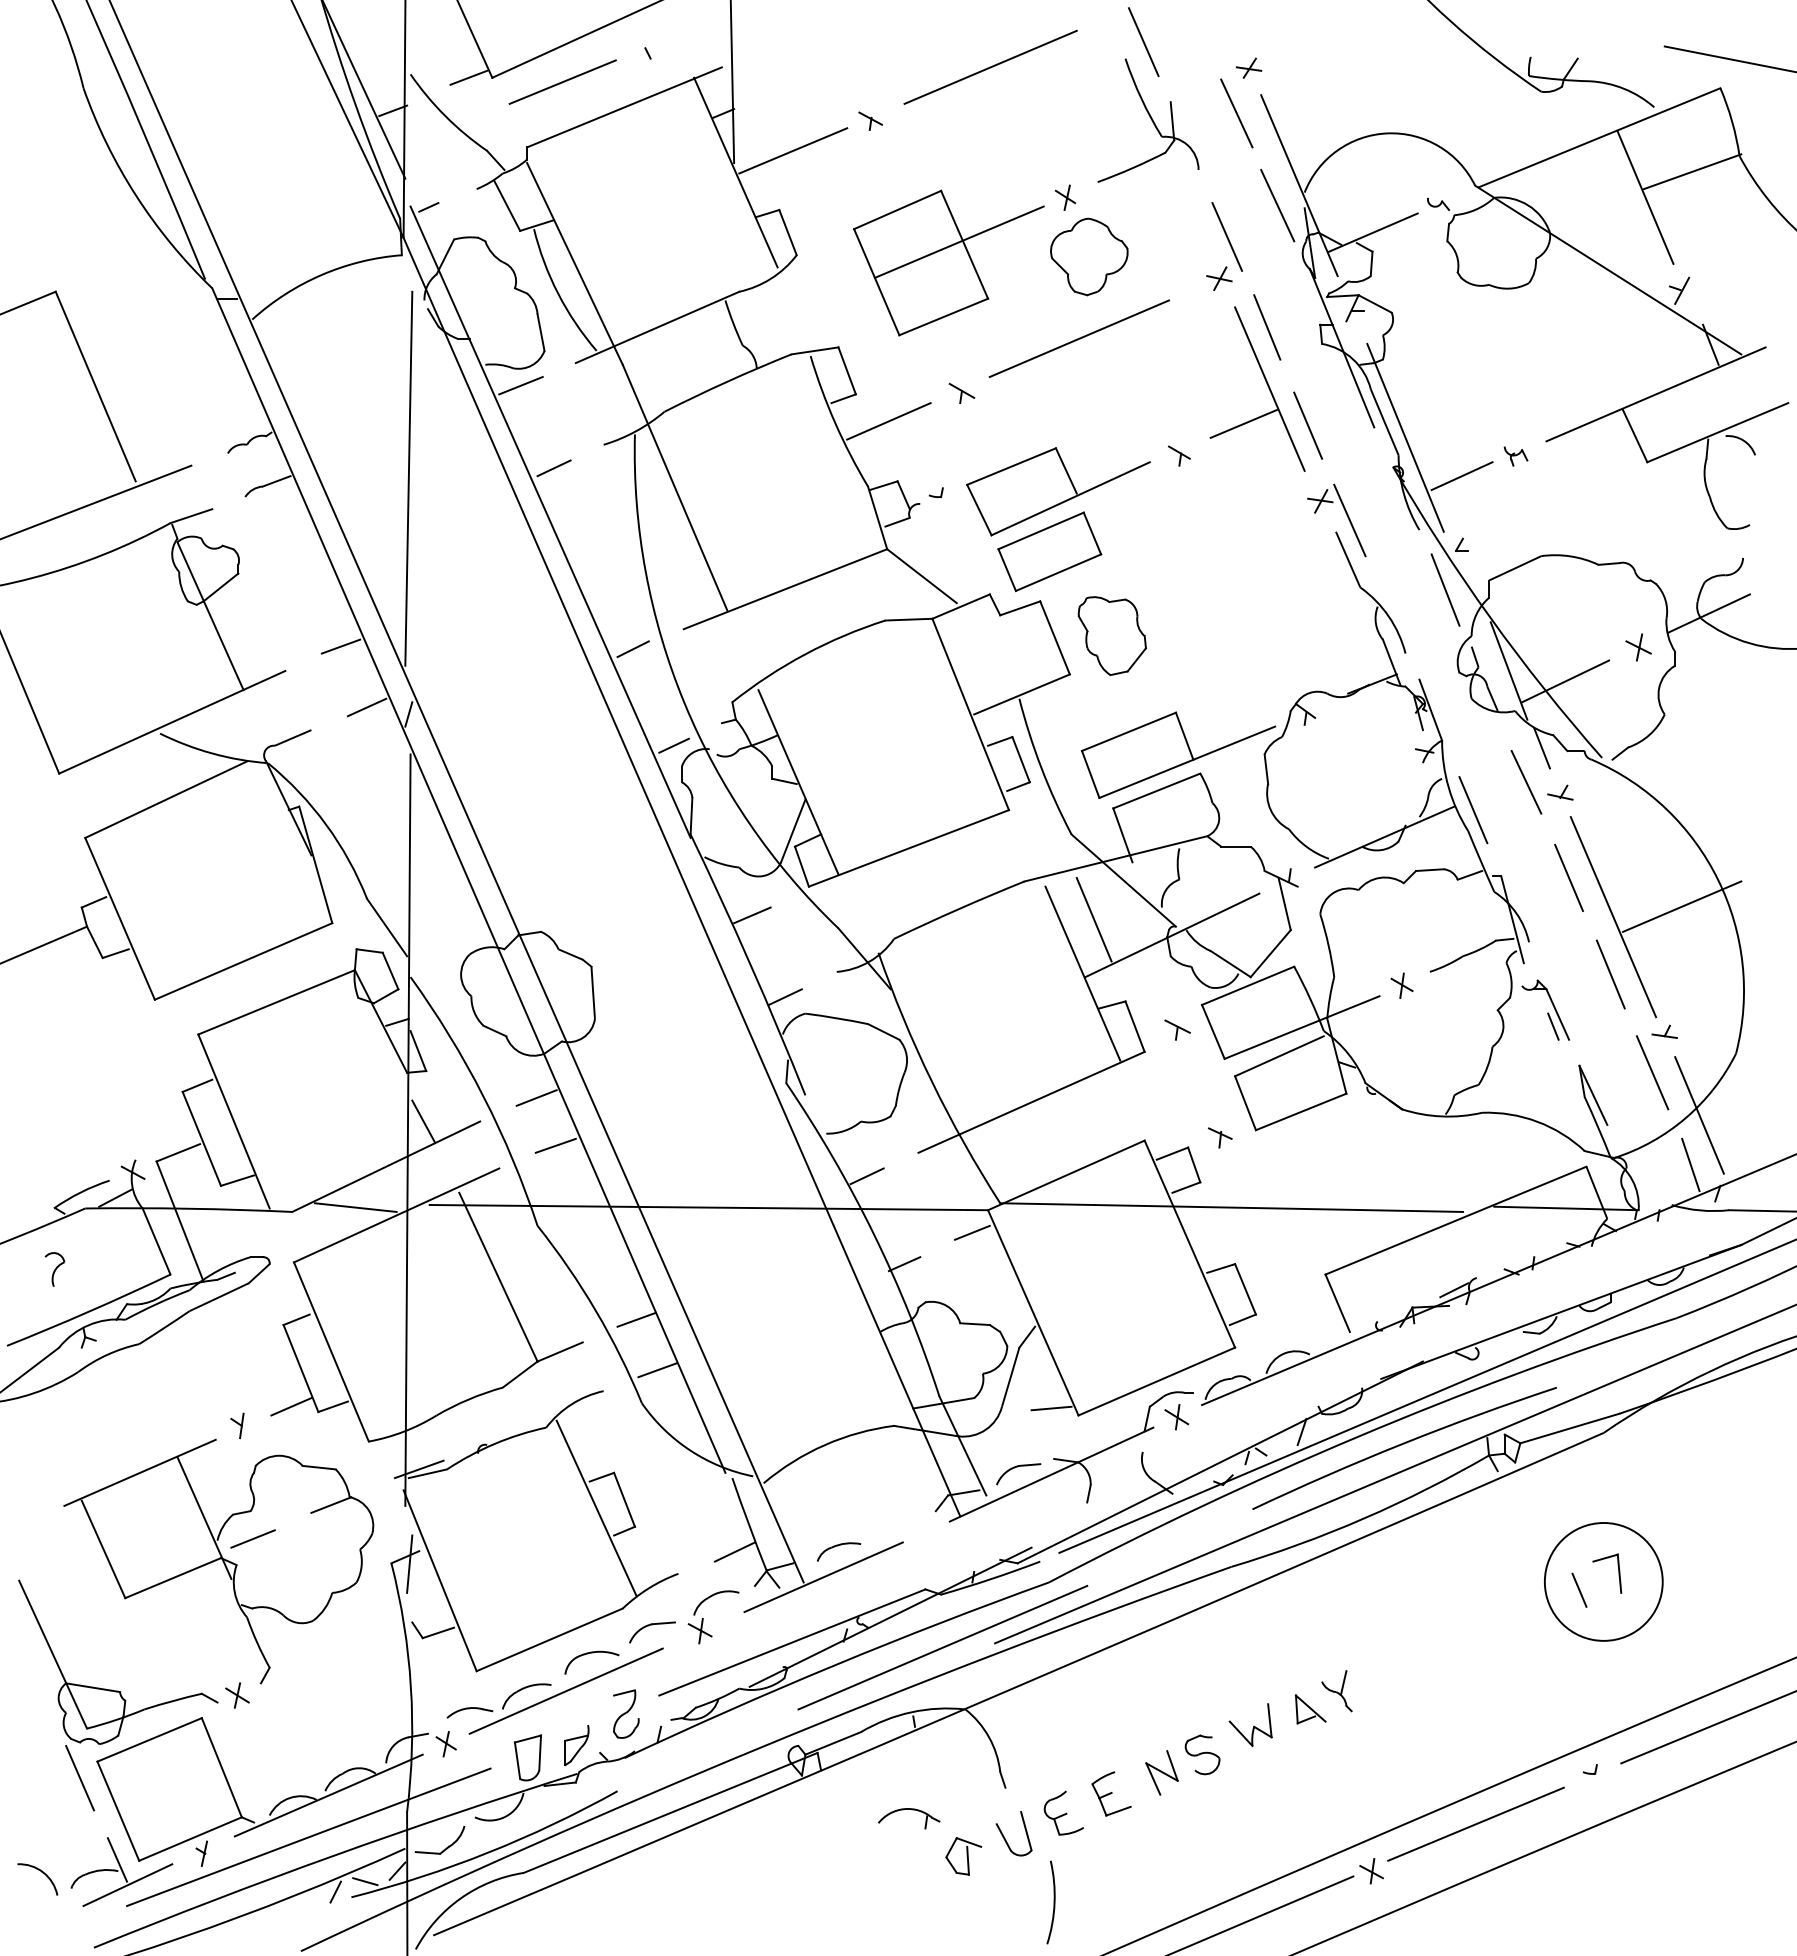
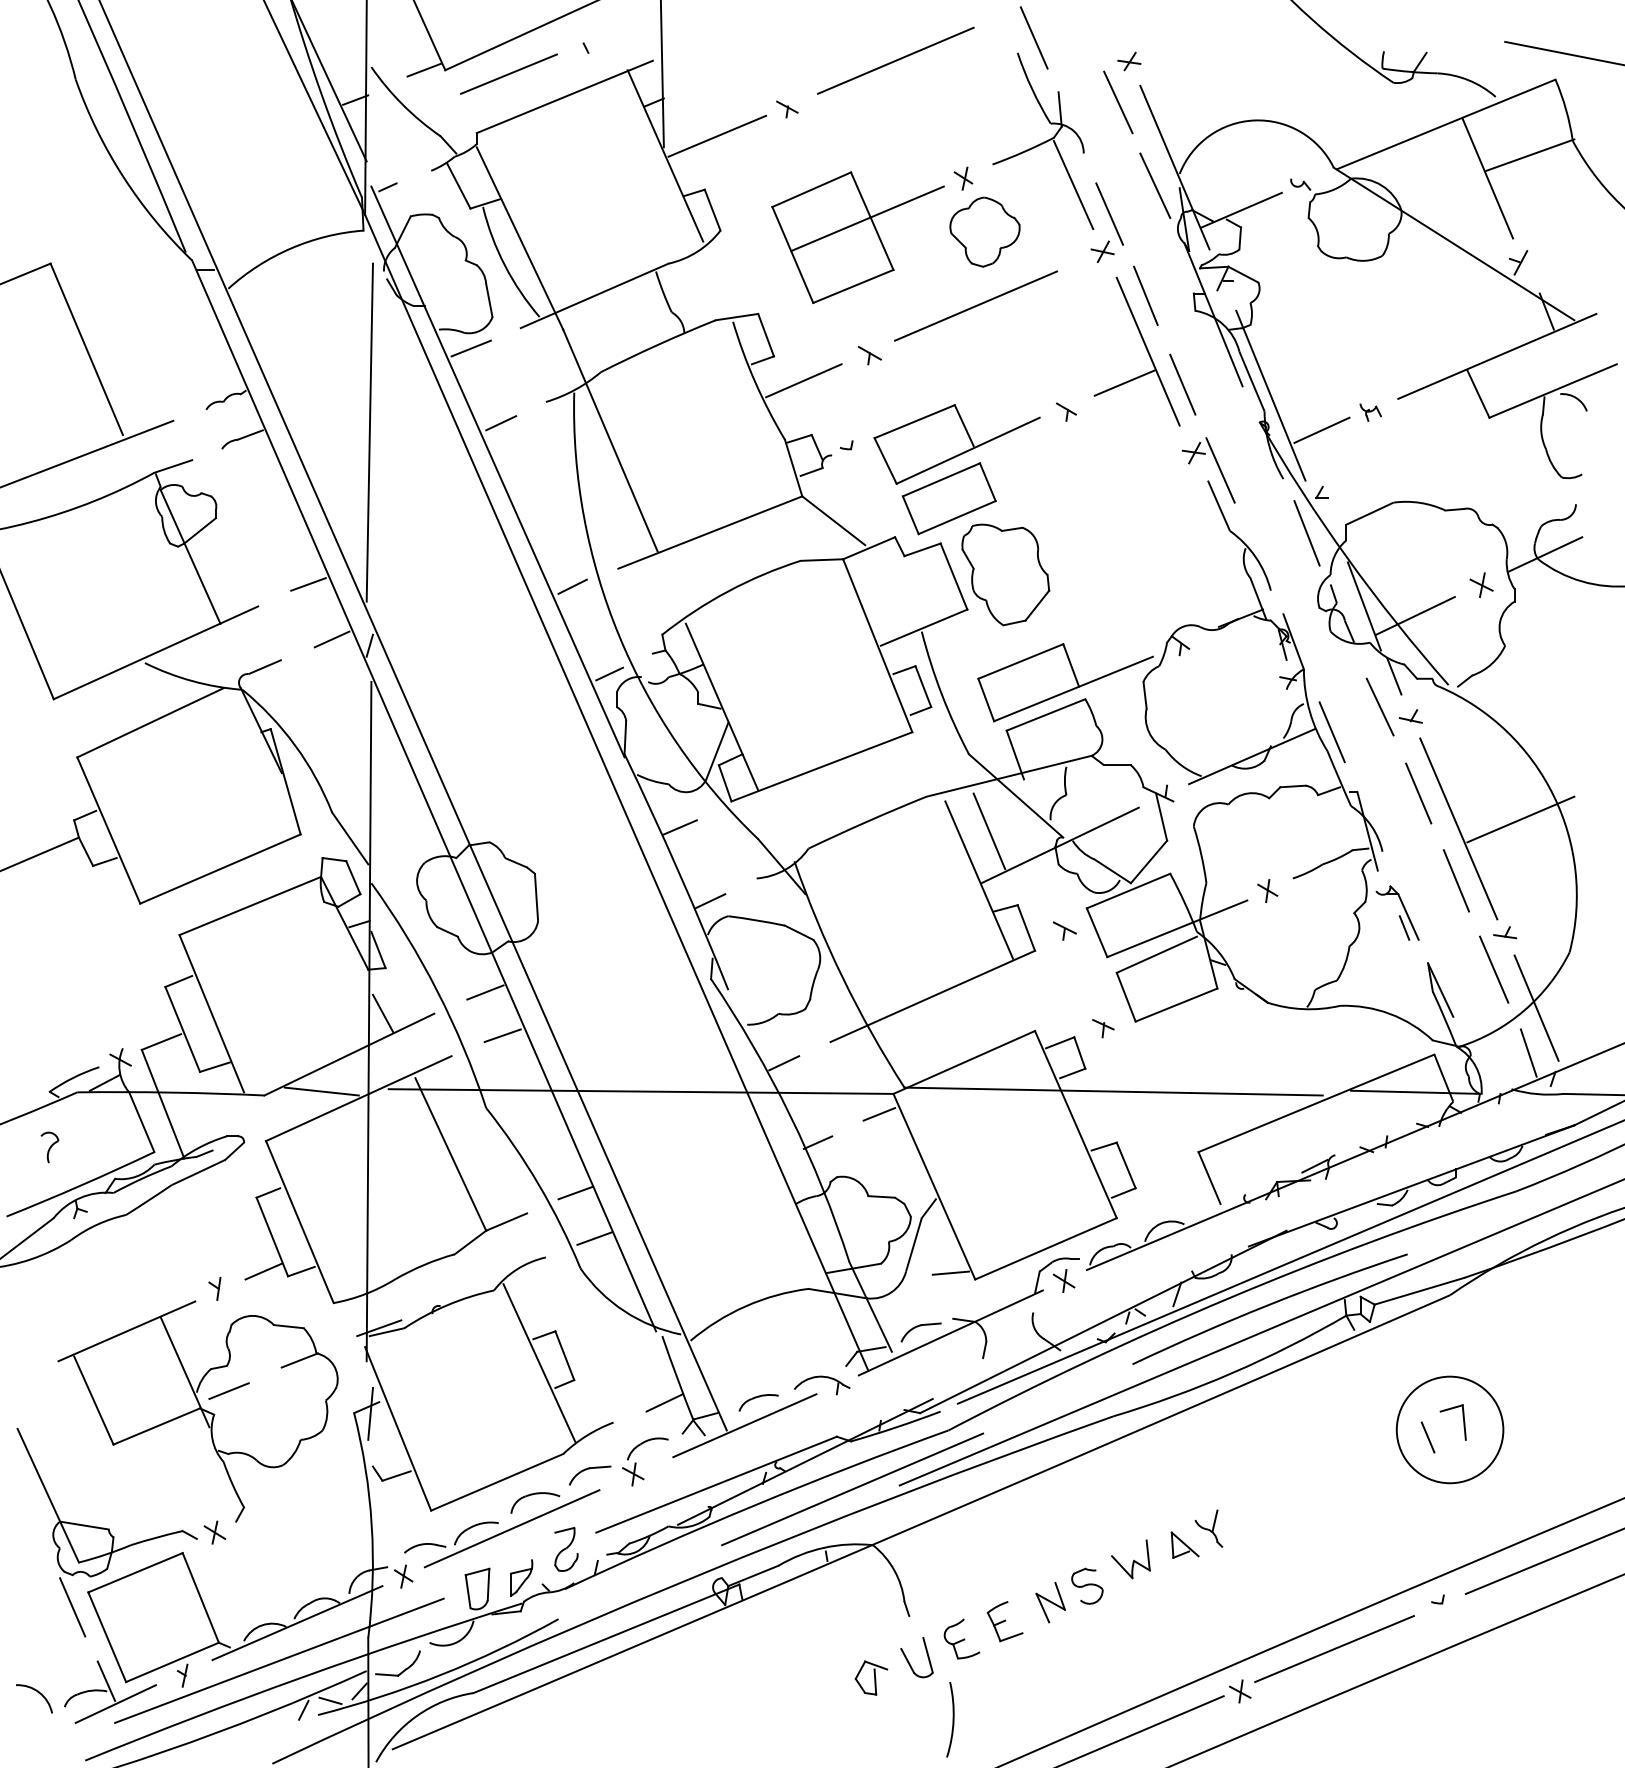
line: (1186, 204) -> (1072, 184), added
part: (1112, 635) -> (1005, 574), size x1.43
part: (911, 1810) -> (824, 1378), moved

